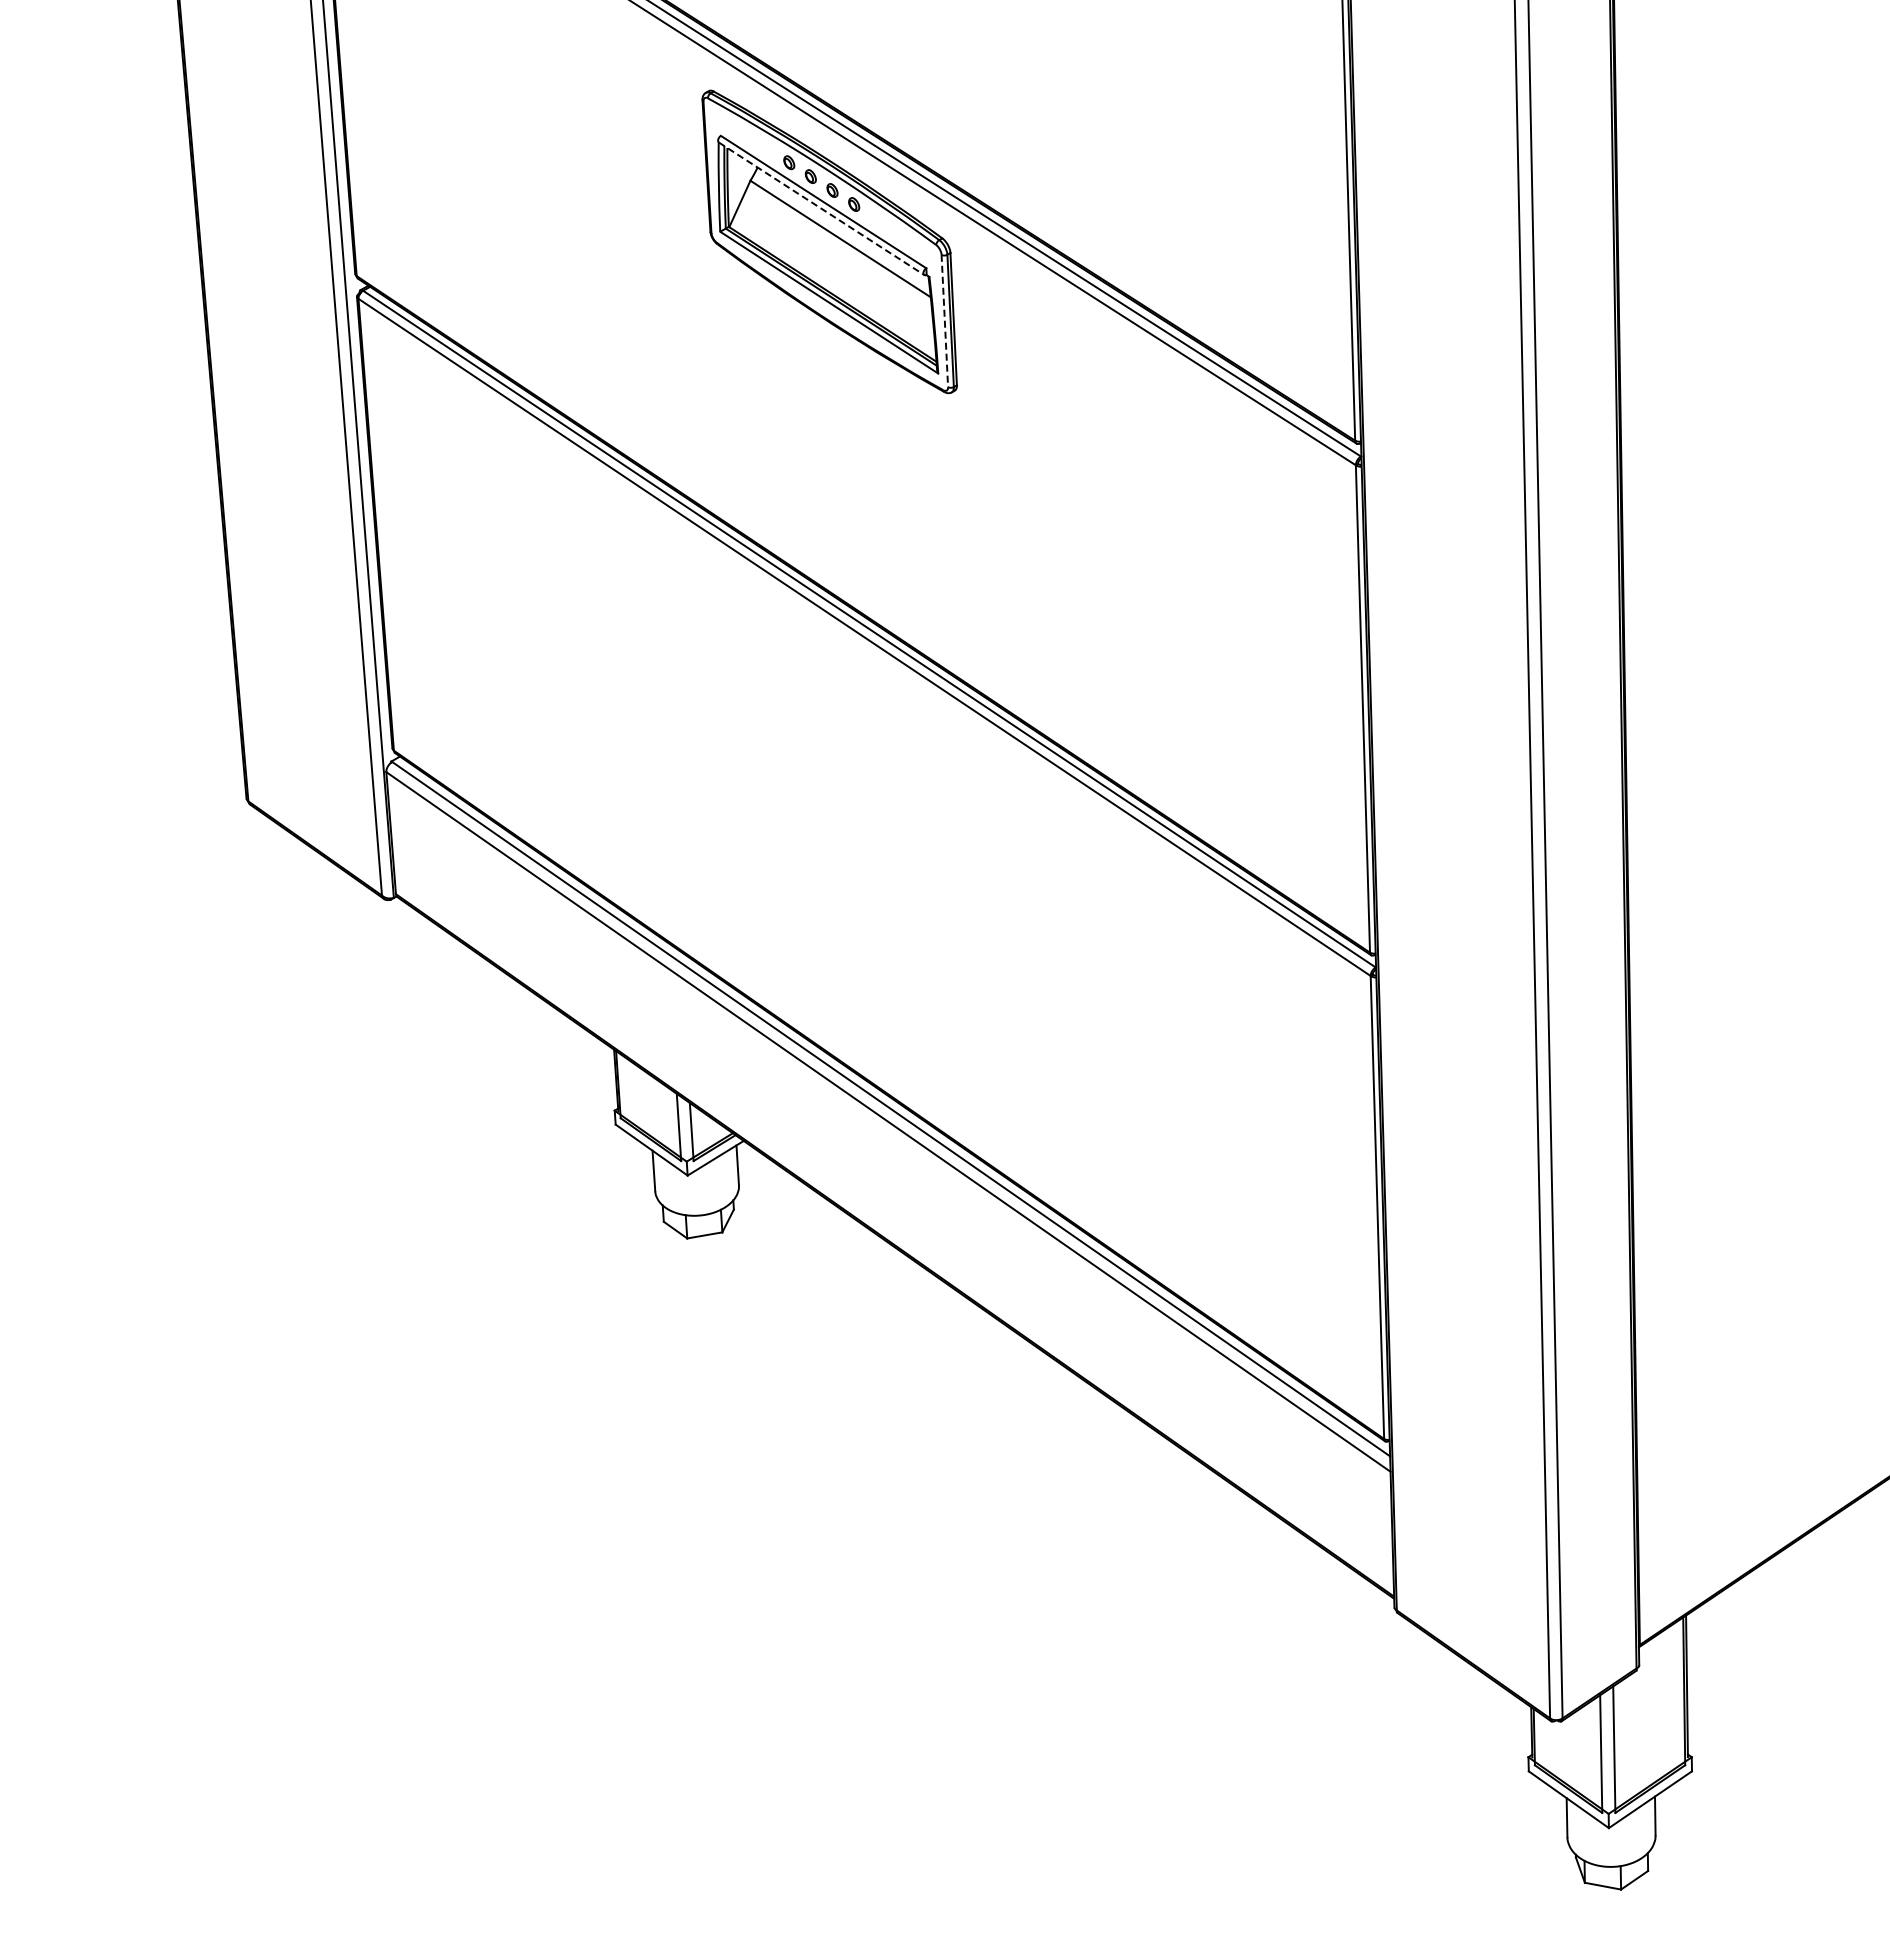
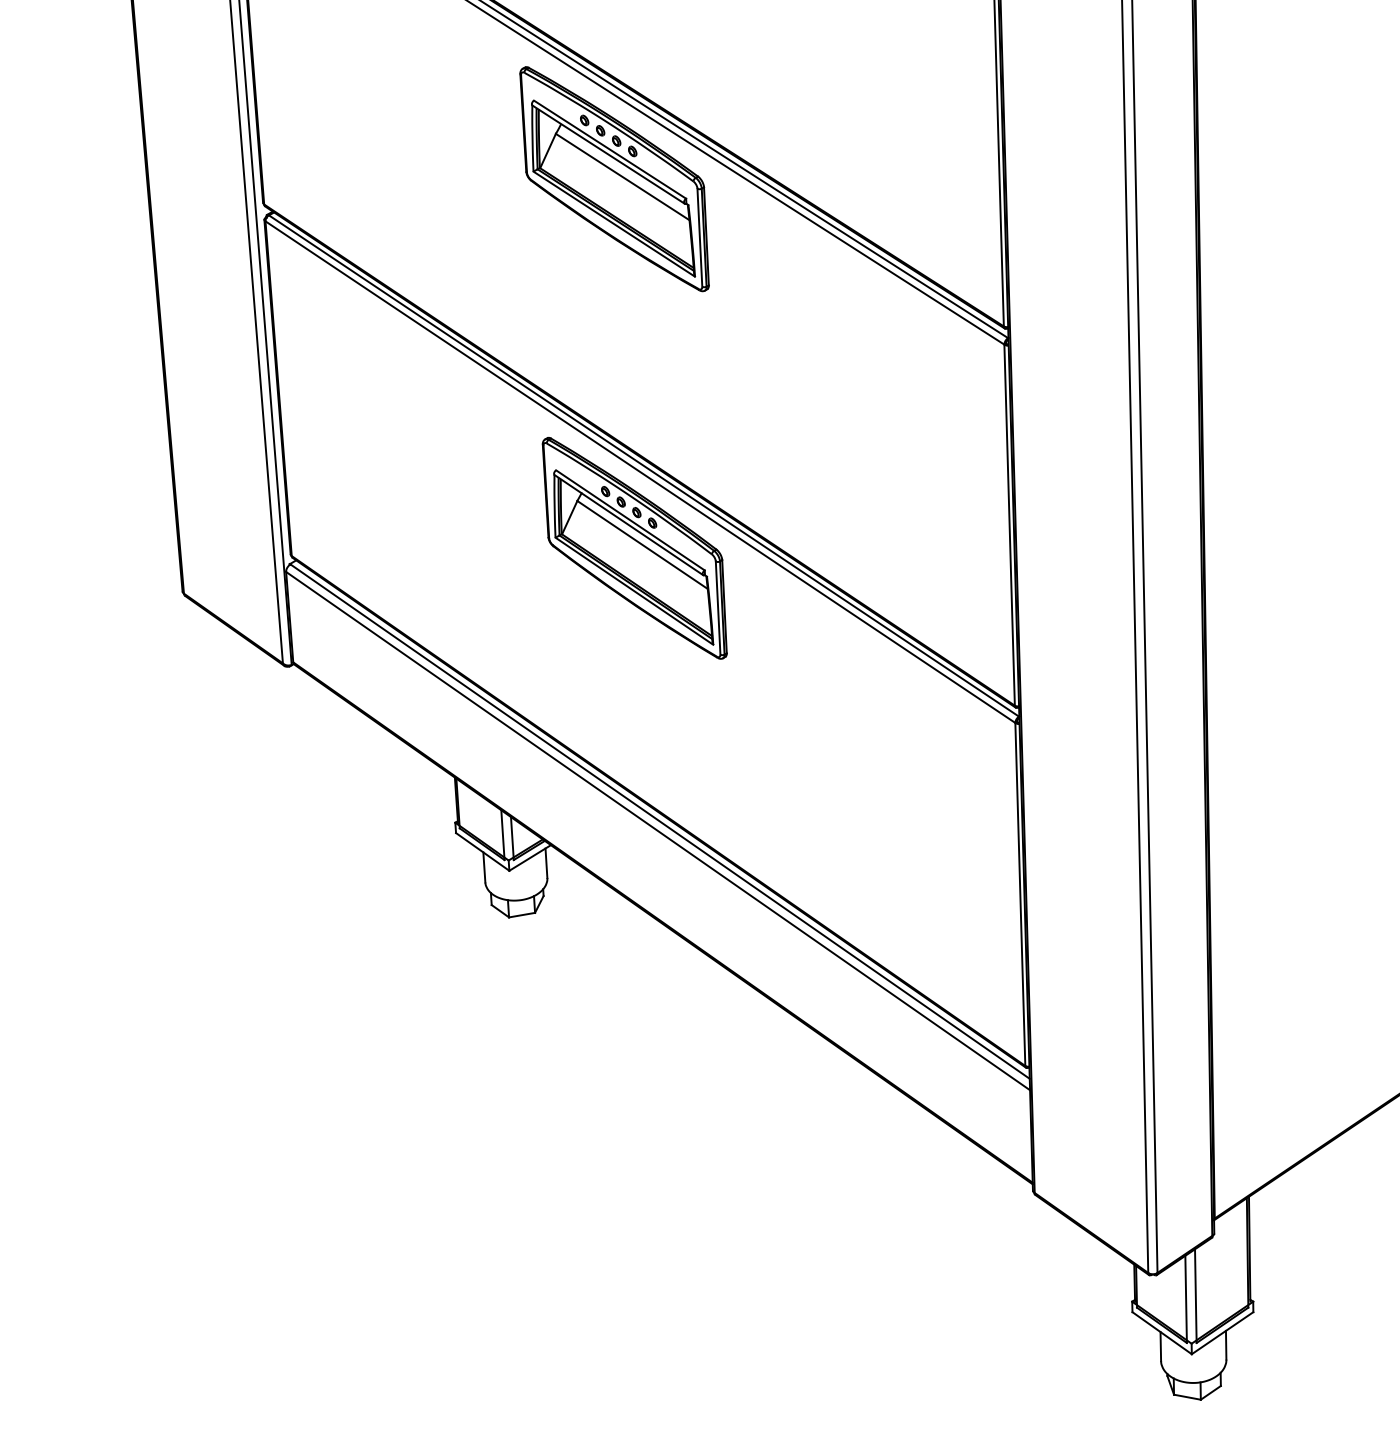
line: (822, 209) -> (609, 155), dashed -> solid
line: (944, 321) -> (699, 238), dashed -> solid
part: (856, 740) -> (634, 548), added

